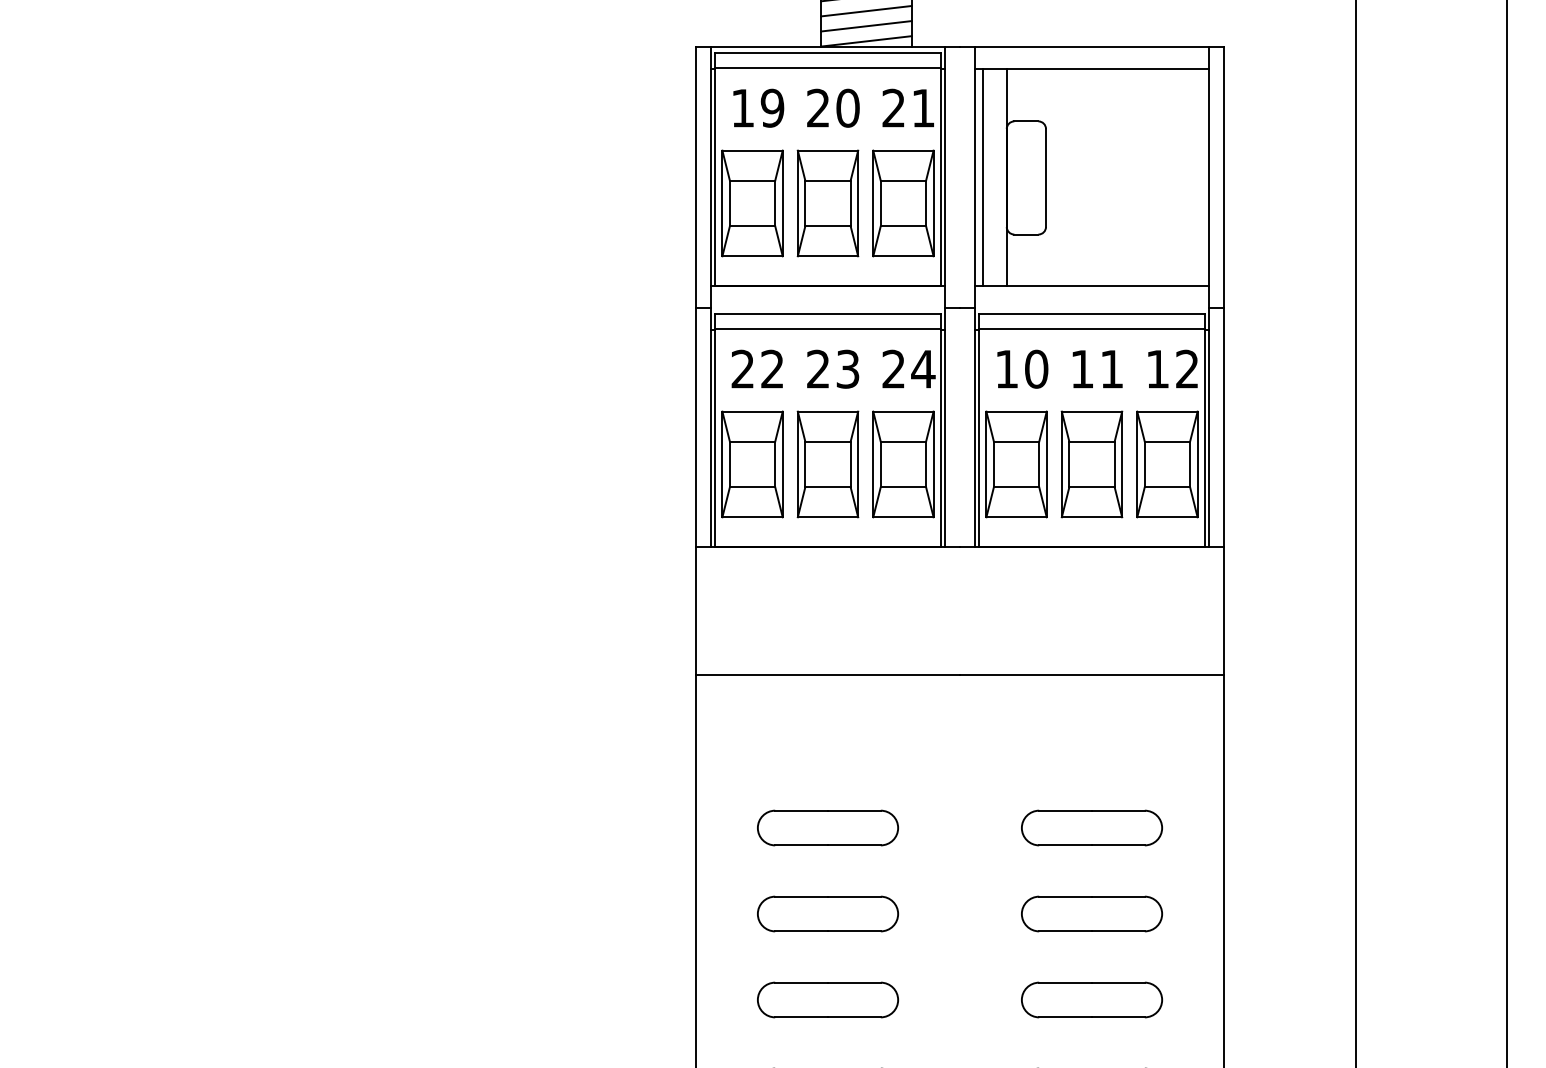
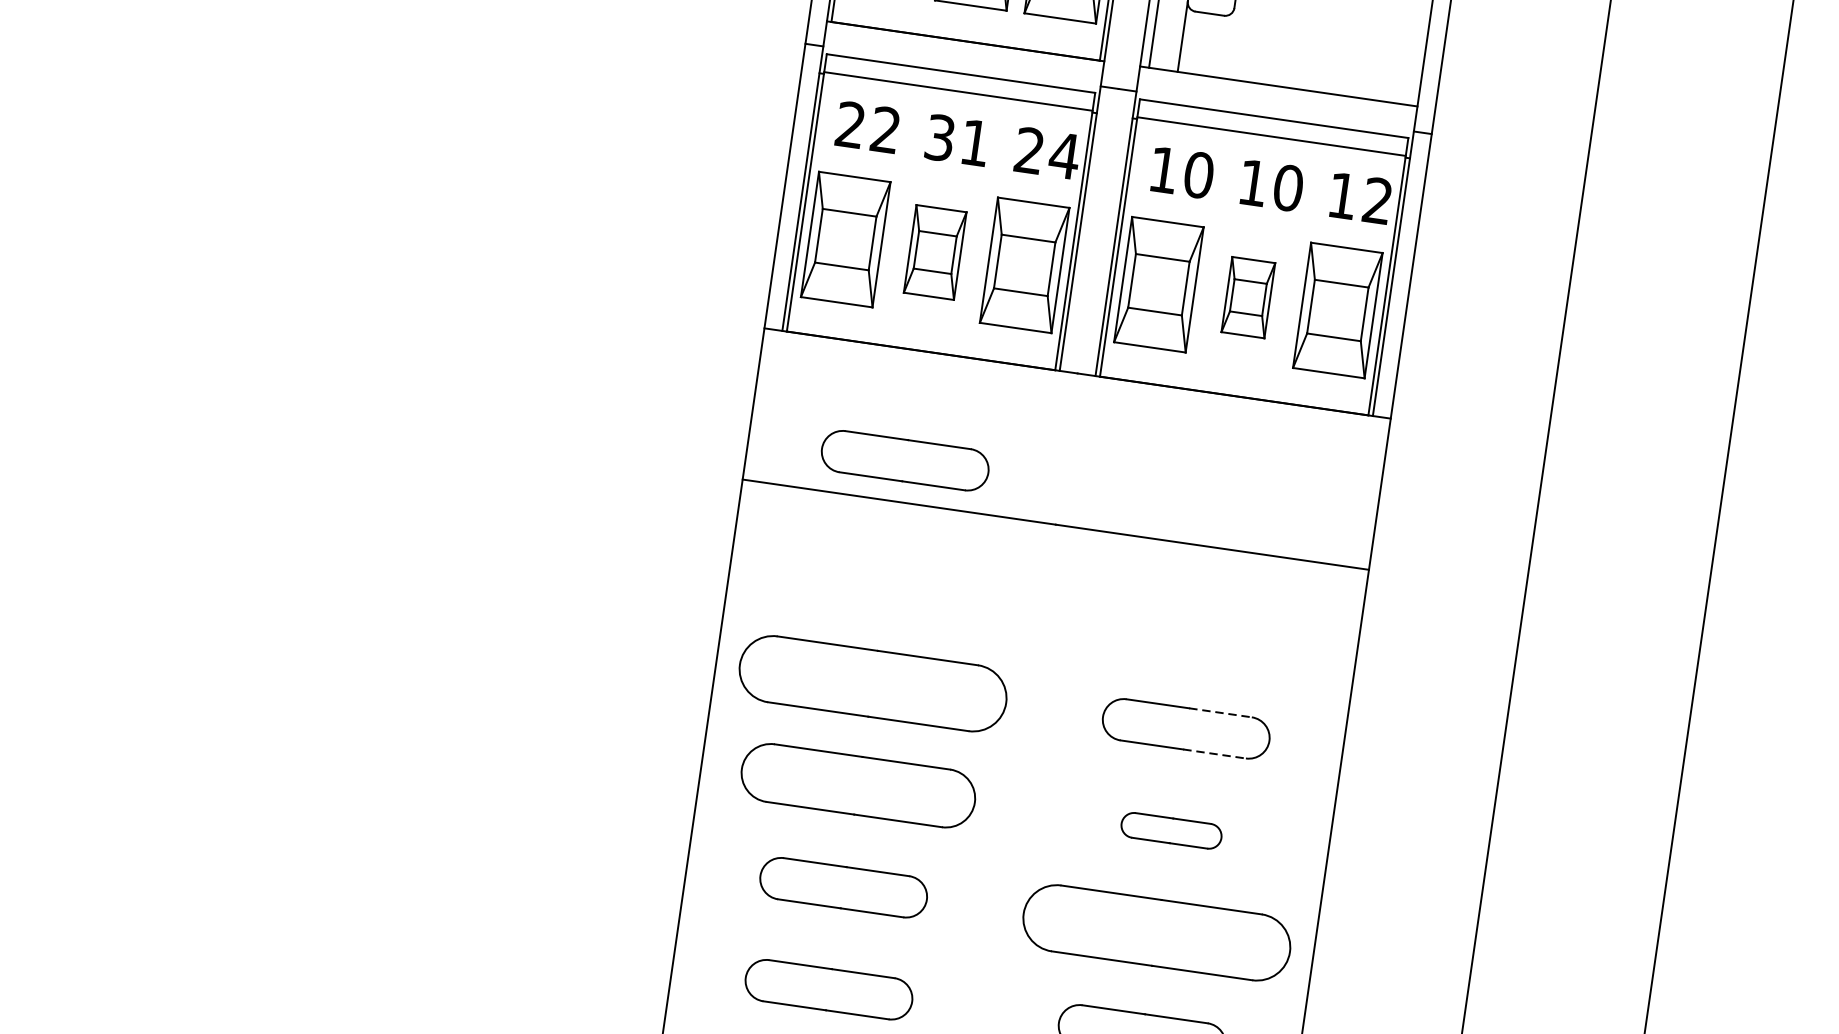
text: (833, 368) -> (958, 139), 23 -> 31
text: (1111, 368) -> (1287, 187), 11 -> 10
part: (827, 464) -> (934, 252), size x0.7
part: (1091, 464) -> (1247, 297), size x0.6
part: (827, 639) -> (904, 460), added
line: (1118, 810) -> (1220, 712), solid -> dashed
part: (827, 827) -> (872, 683), size x1.6
line: (1118, 845) -> (1214, 754), solid -> dashed
part: (827, 913) -> (857, 785), size x1.4
part: (1091, 913) -> (1171, 830), size x0.6
part: (1091, 999) -> (1156, 932), size x1.6

